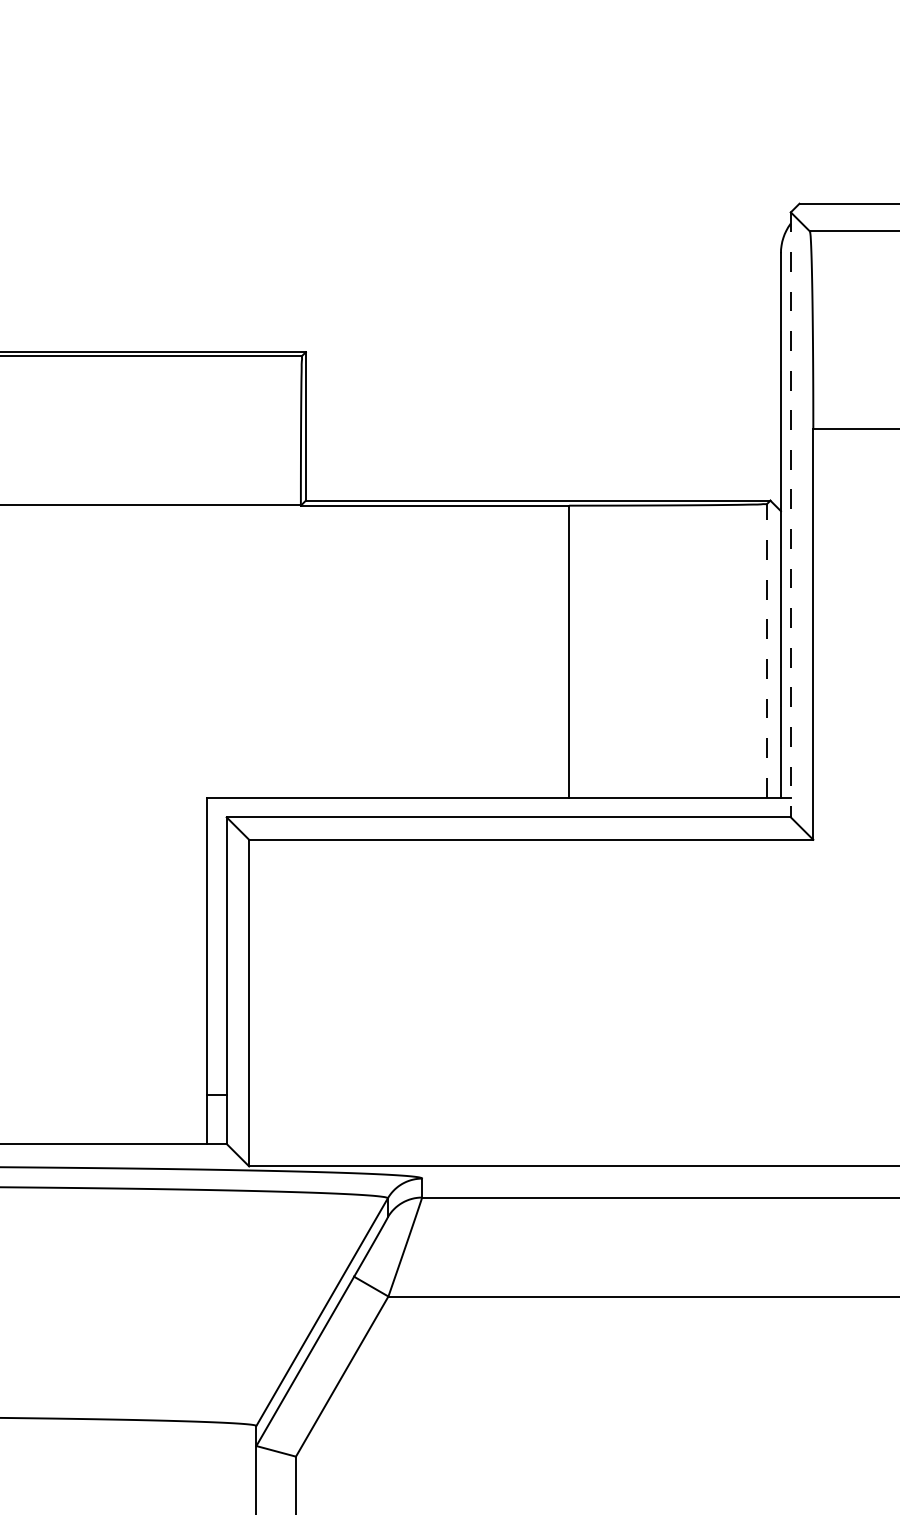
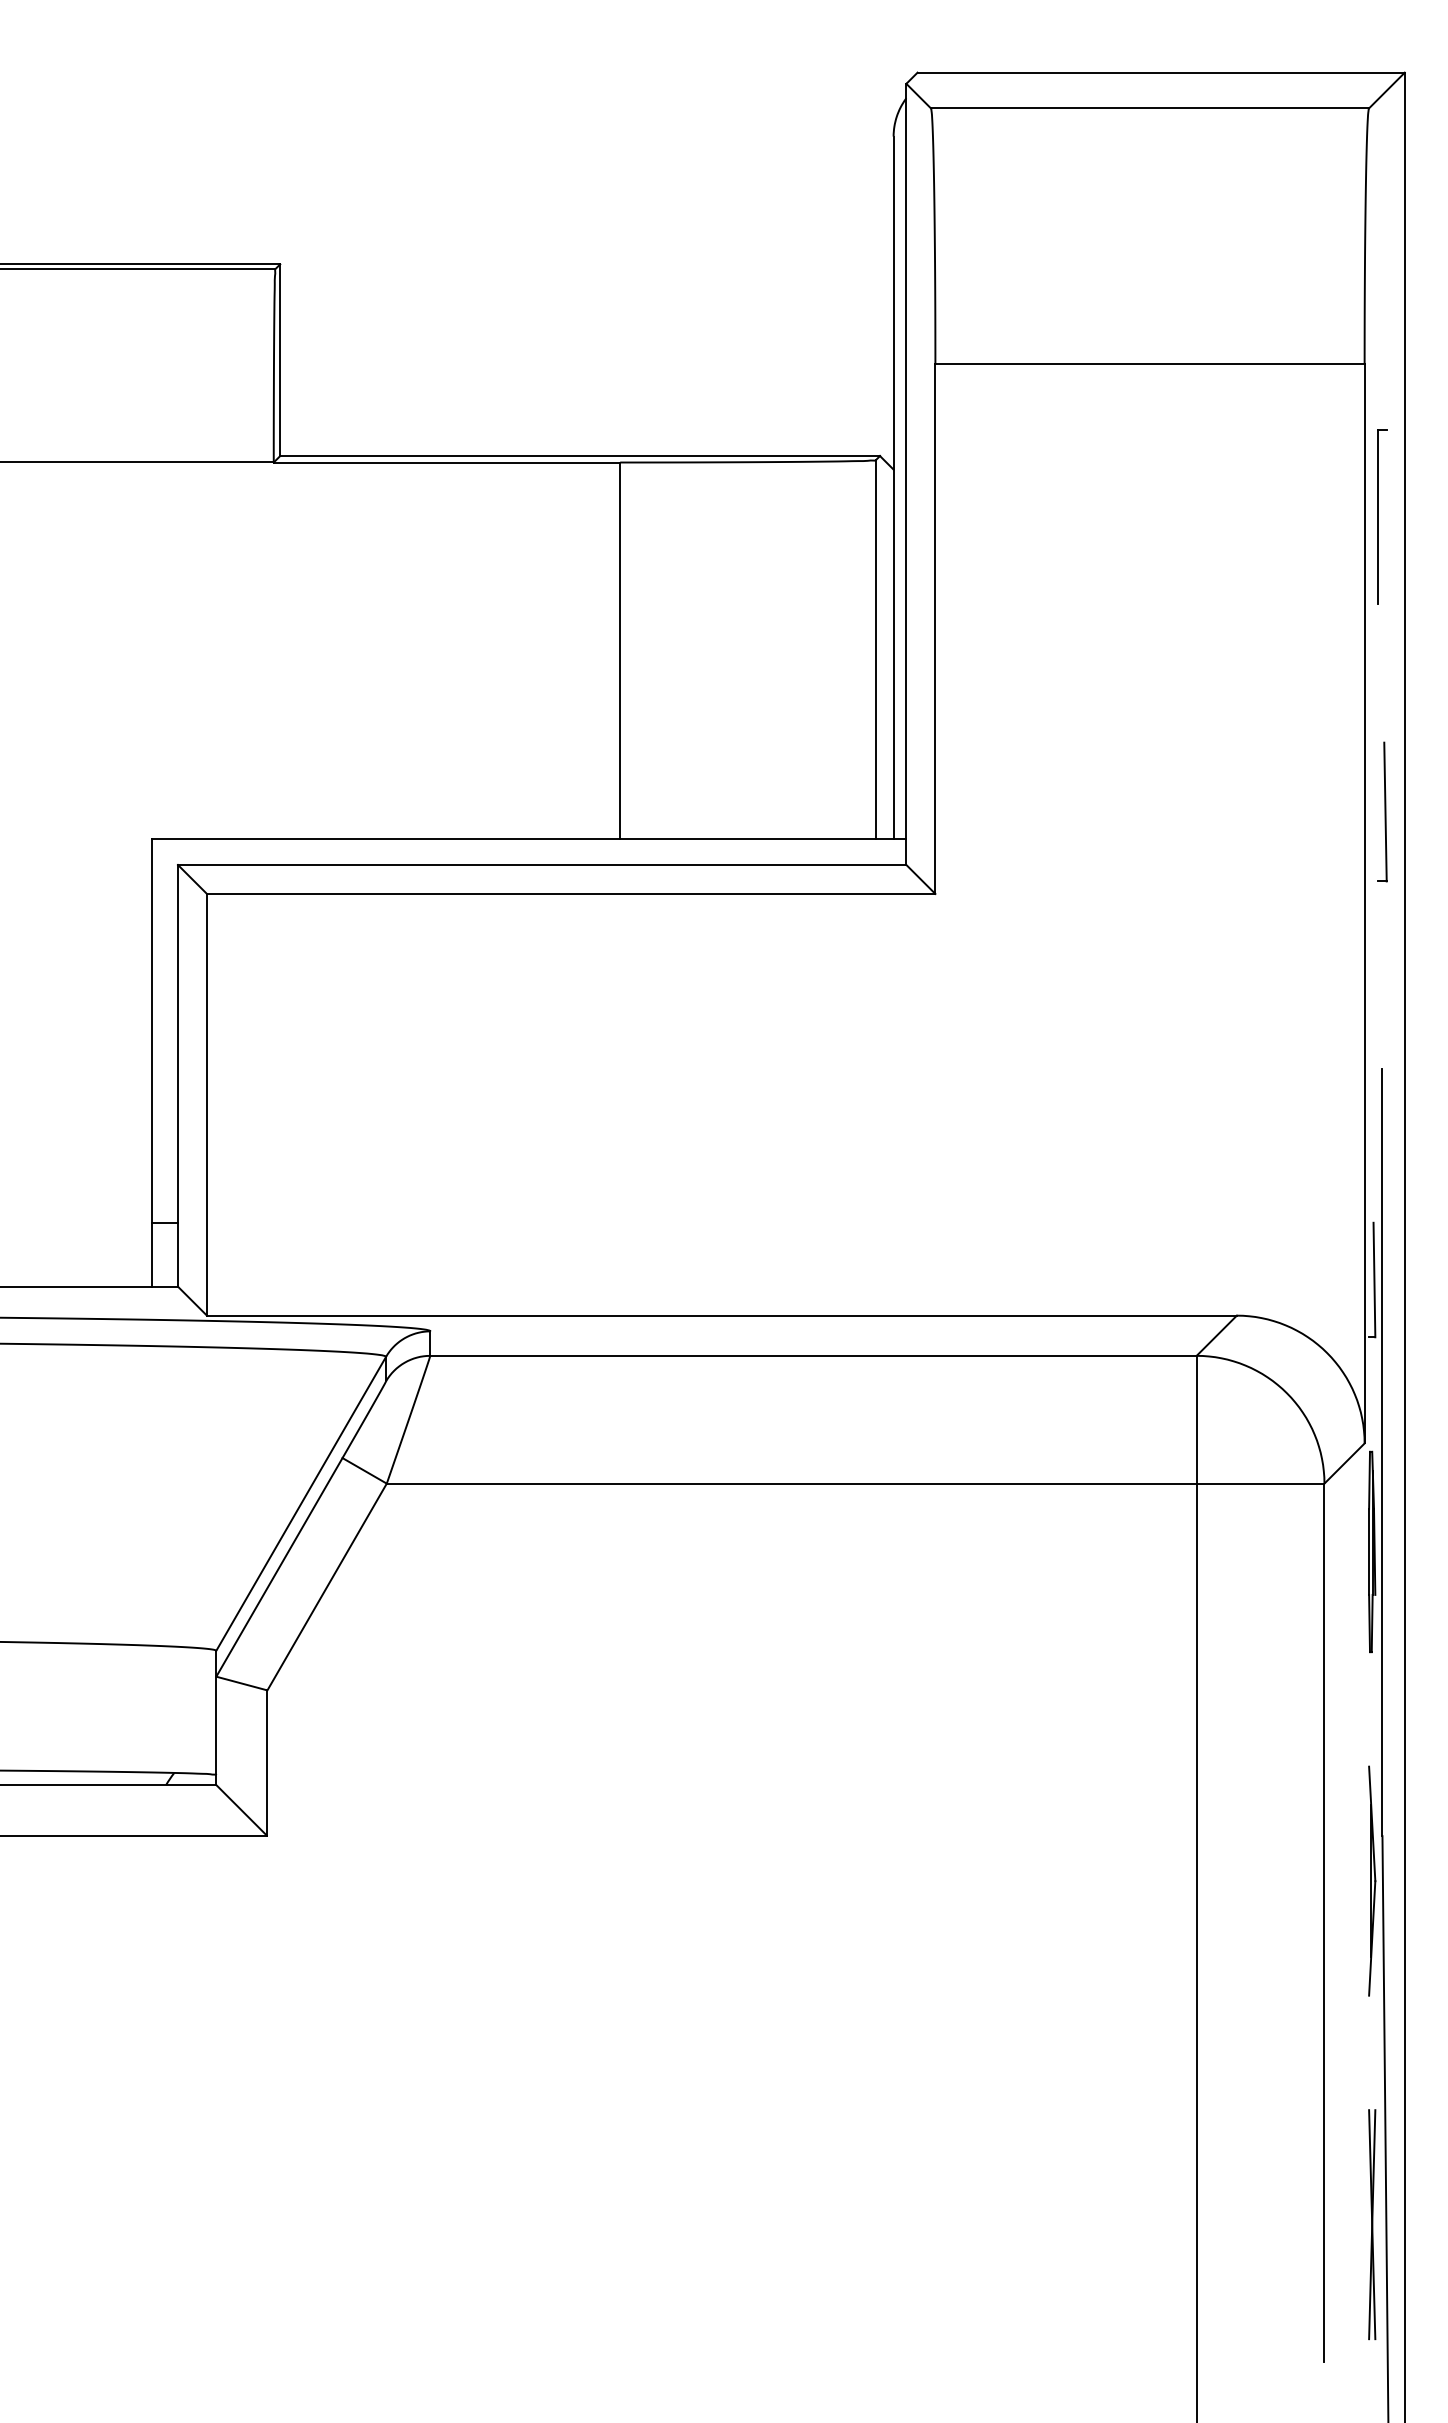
line: (790, 514) -> (906, 474), dashed -> solid
line: (766, 650) -> (875, 649), dashed -> solid

